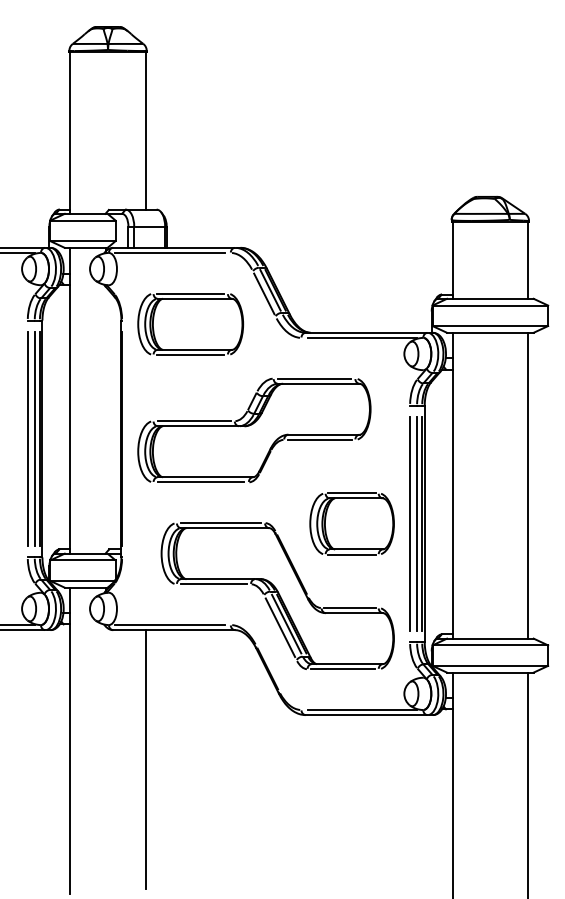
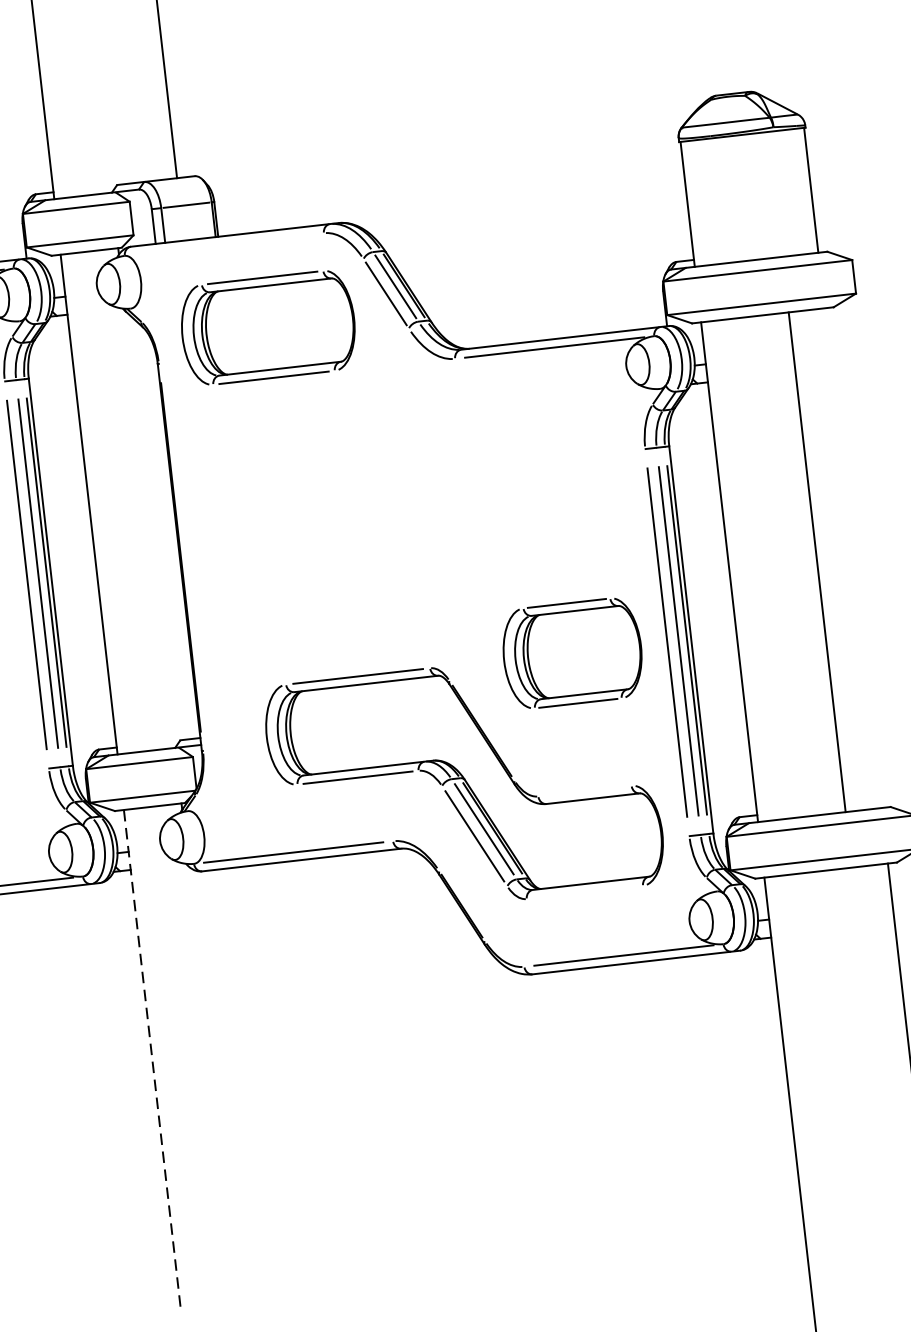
line: (169, 252) -> (223, 243), removed
part: (190, 324) -> (268, 328), moved
part: (254, 430) -> (395, 518), removed
line: (528, 485) -> (817, 561), moved
line: (349, 608) -> (584, 792), removed
line: (343, 669) -> (585, 892), removed
line: (70, 740) -> (152, 1059), solid -> dashed
line: (145, 759) -> (278, 1076), removed

